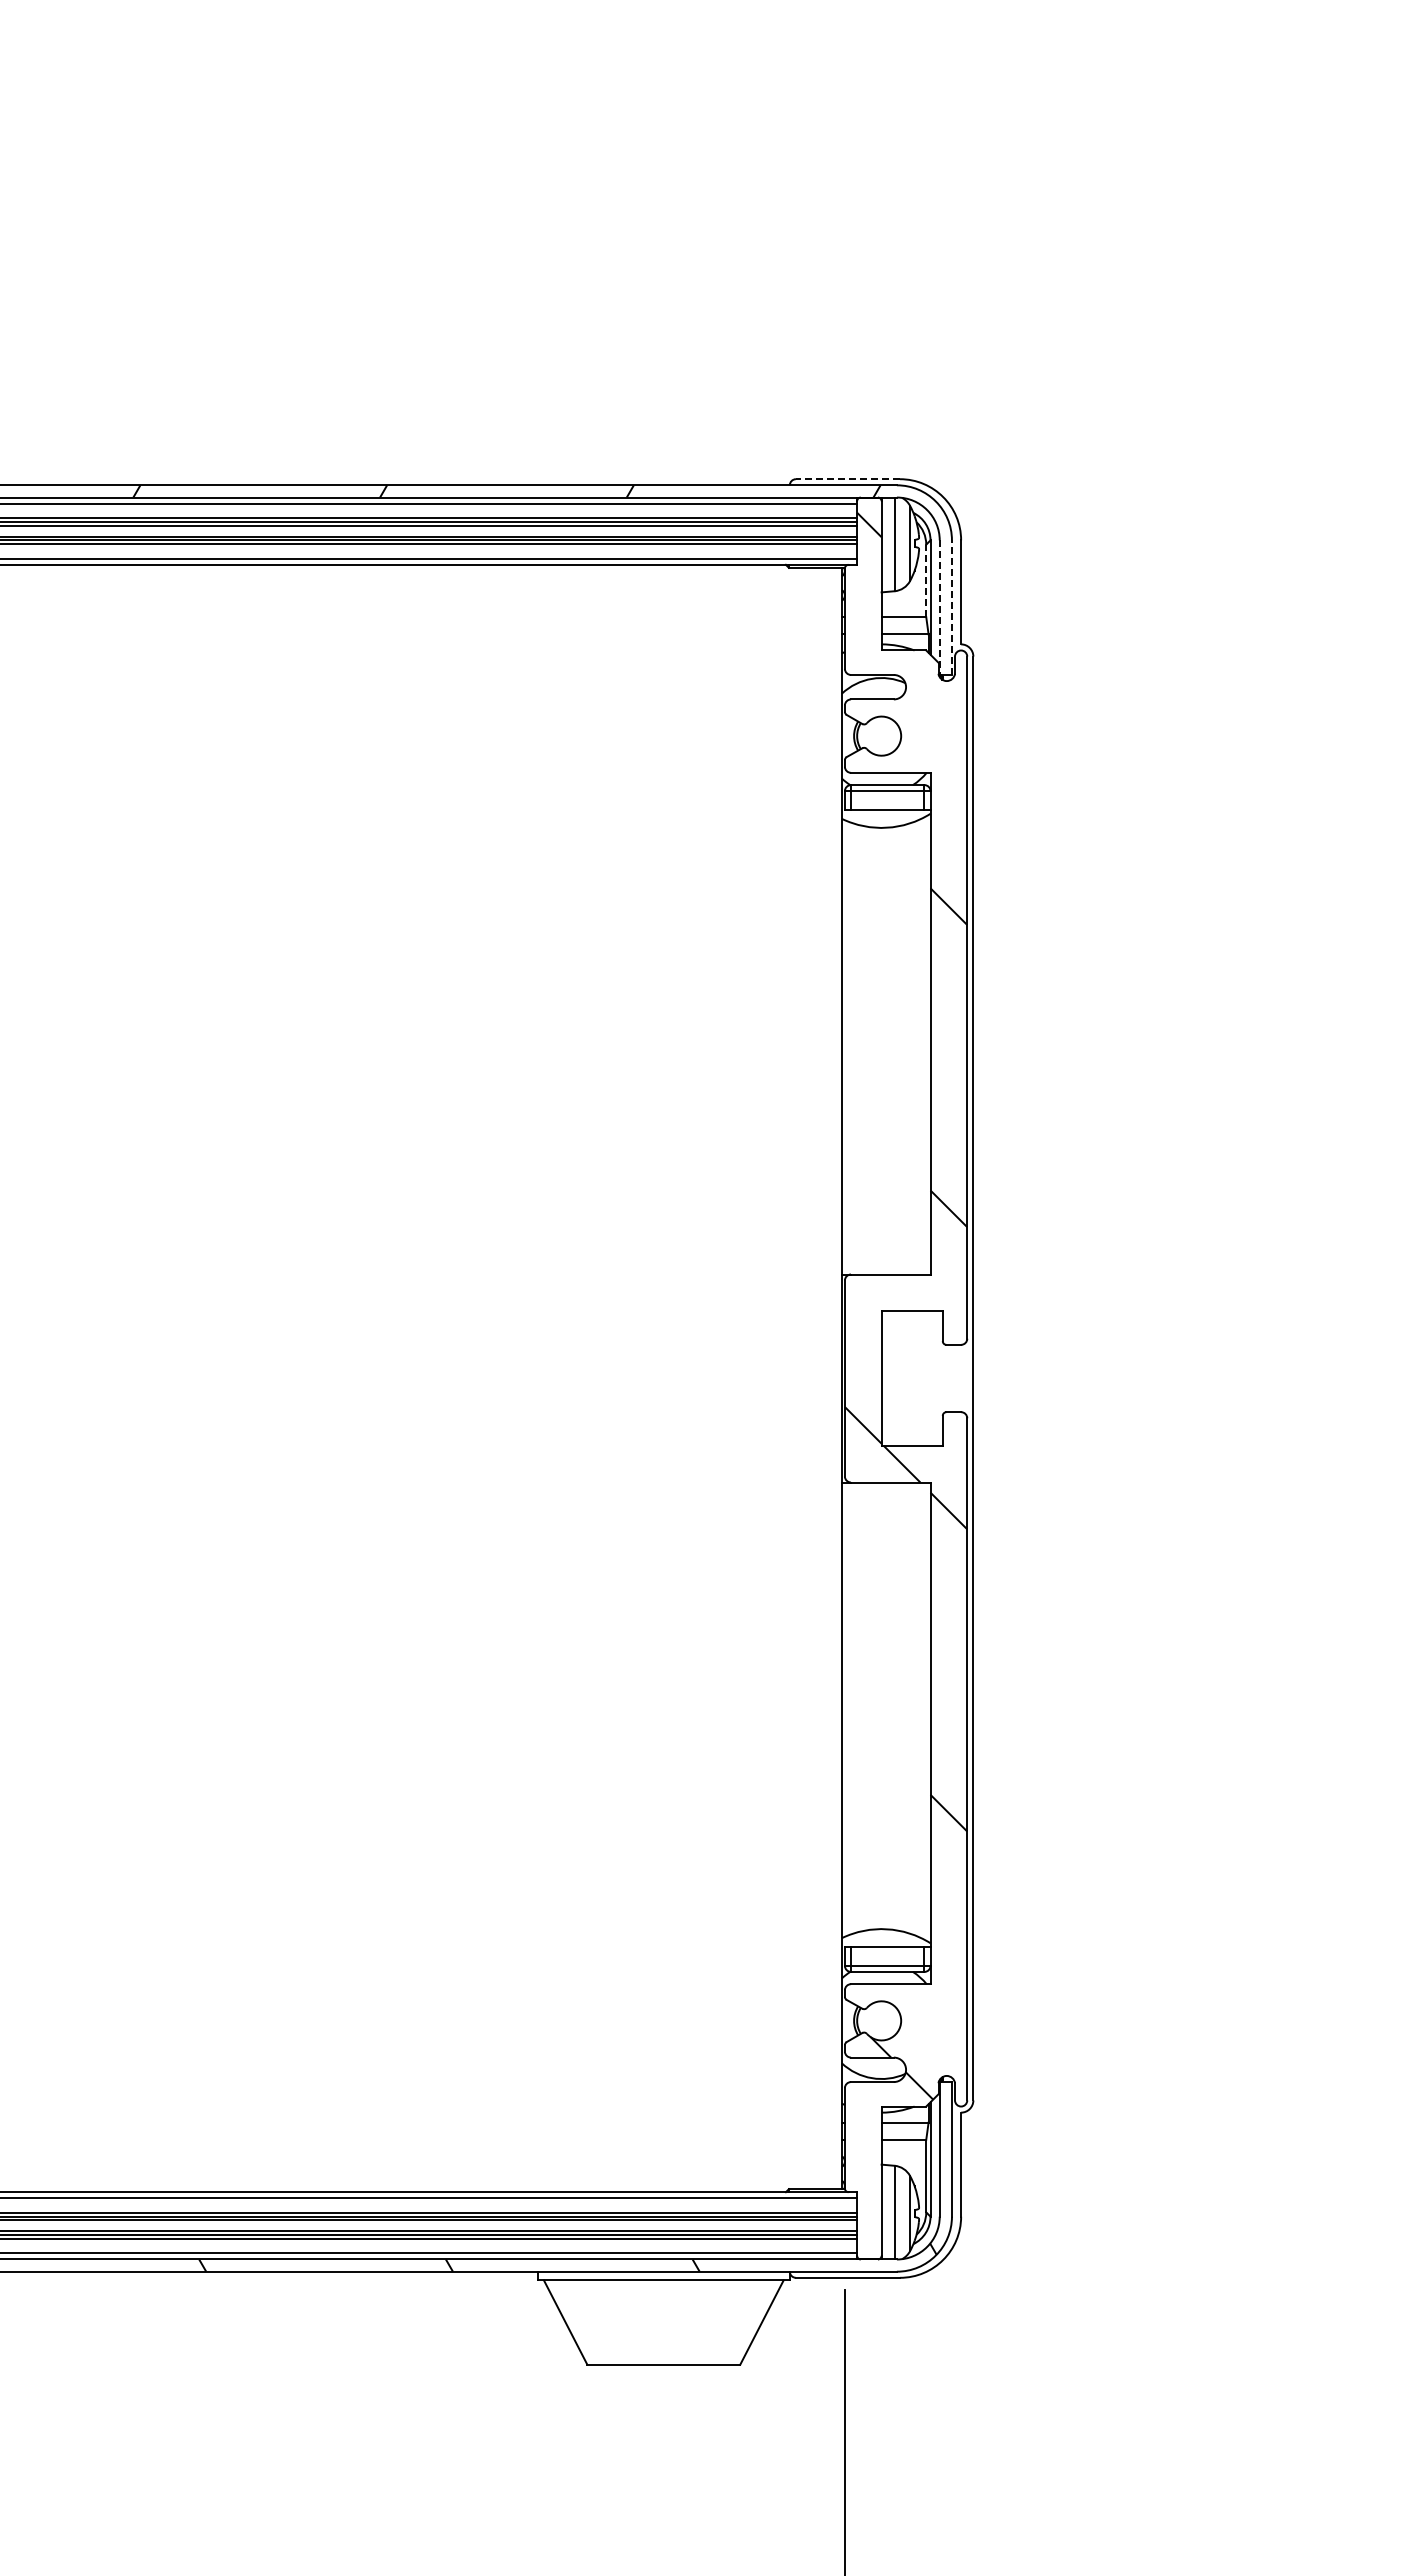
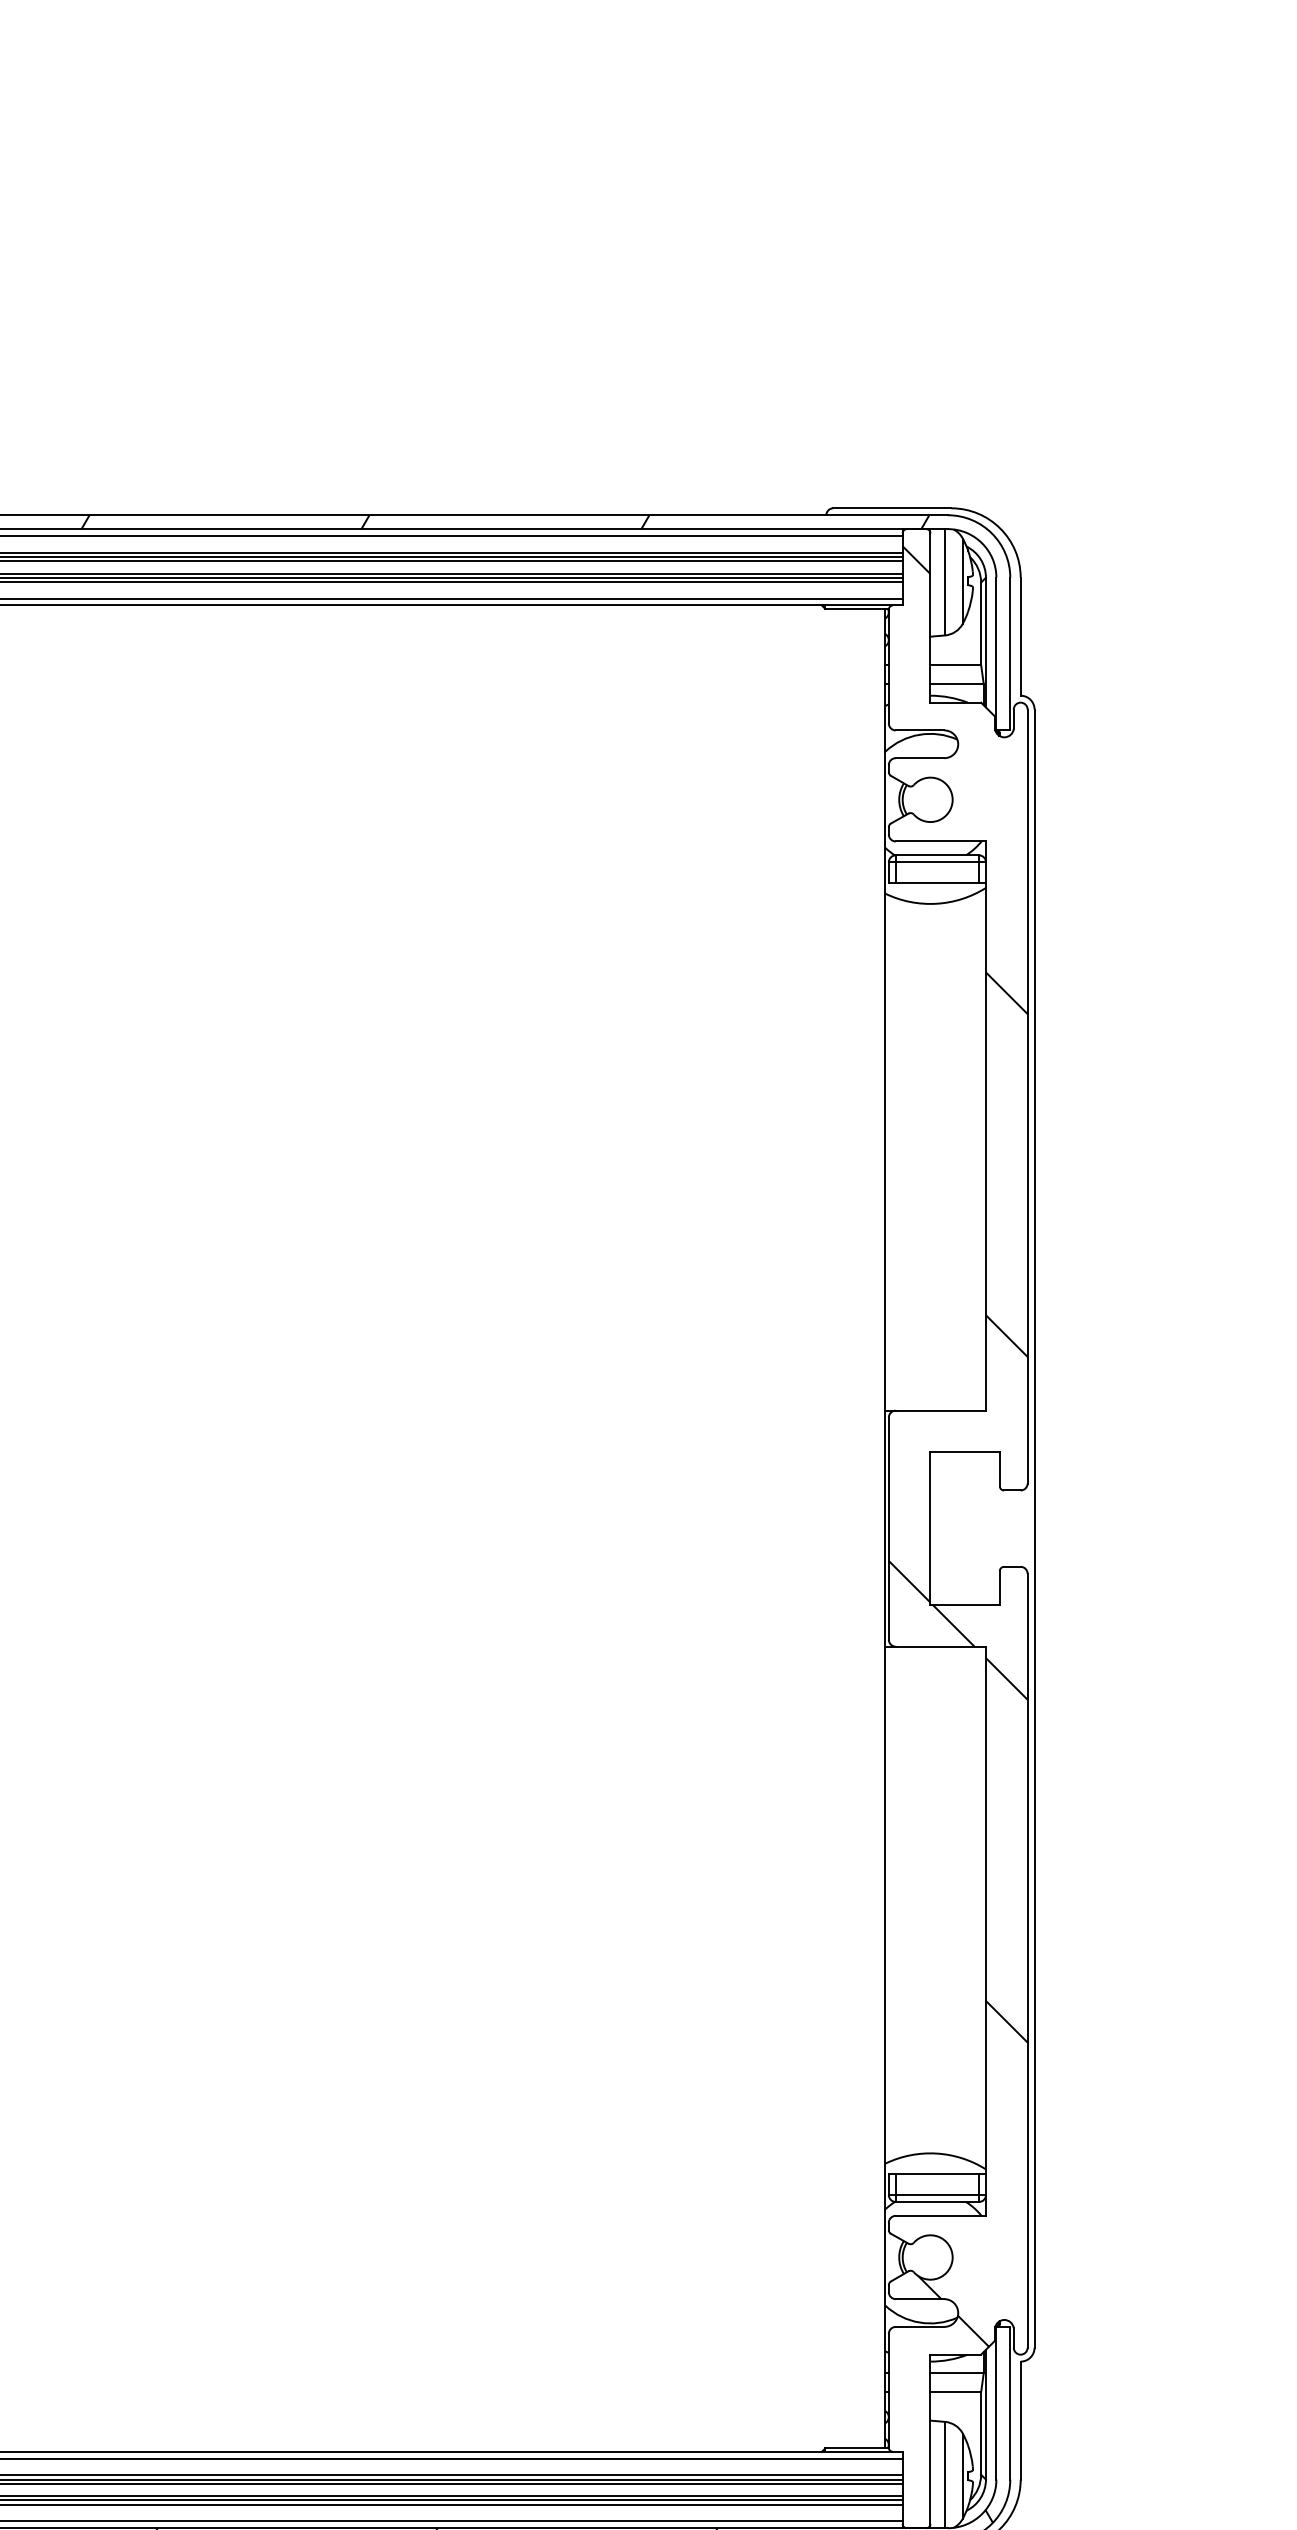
line: (847, 479) -> (891, 508), dashed -> solid
line: (926, 580) -> (981, 623), dashed -> solid
line: (951, 607) -> (1009, 653), dashed -> solid
line: (939, 608) -> (996, 655), dashed -> solid

